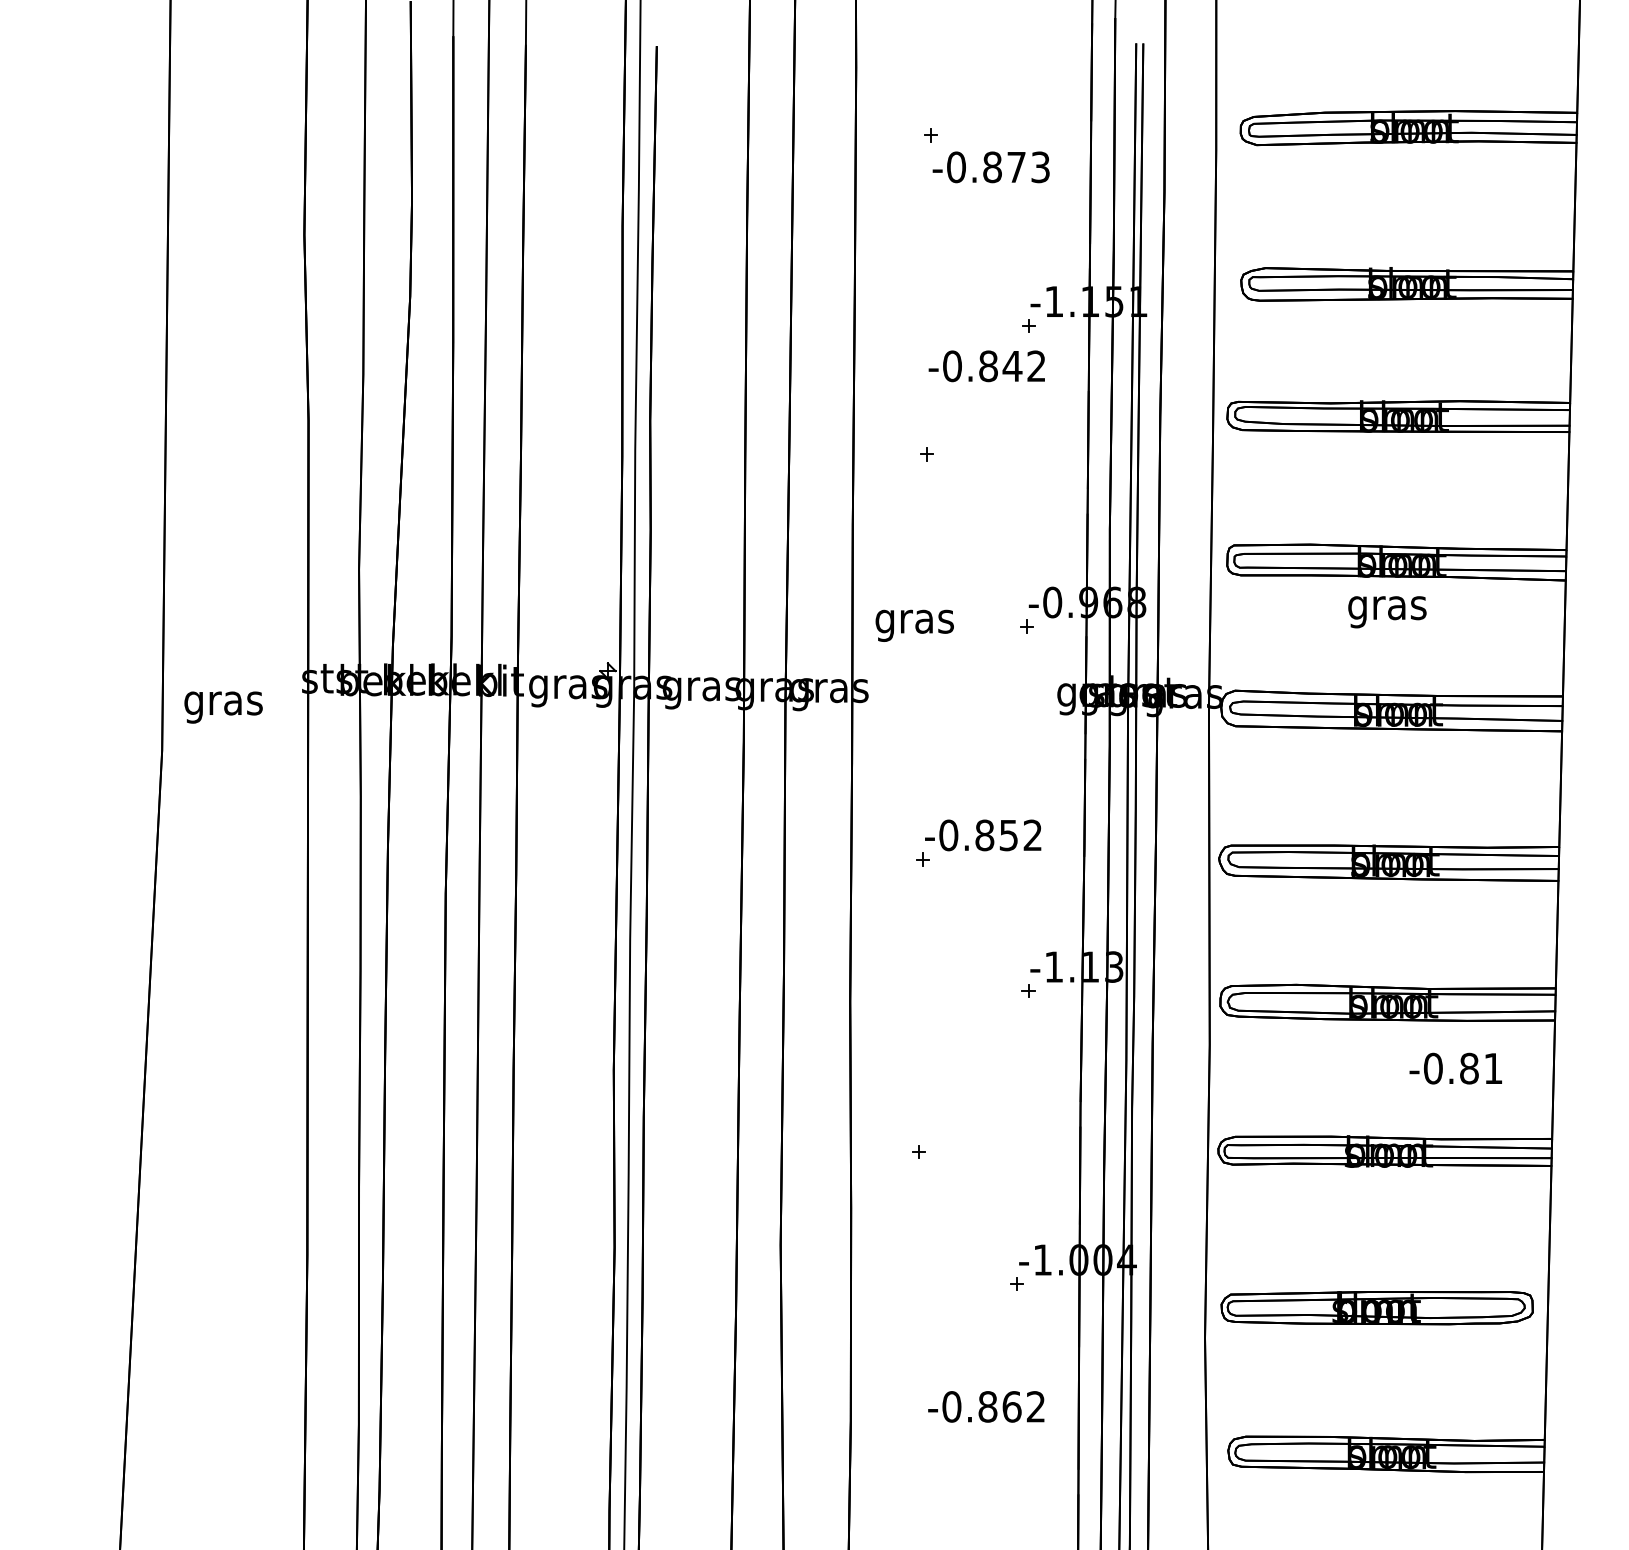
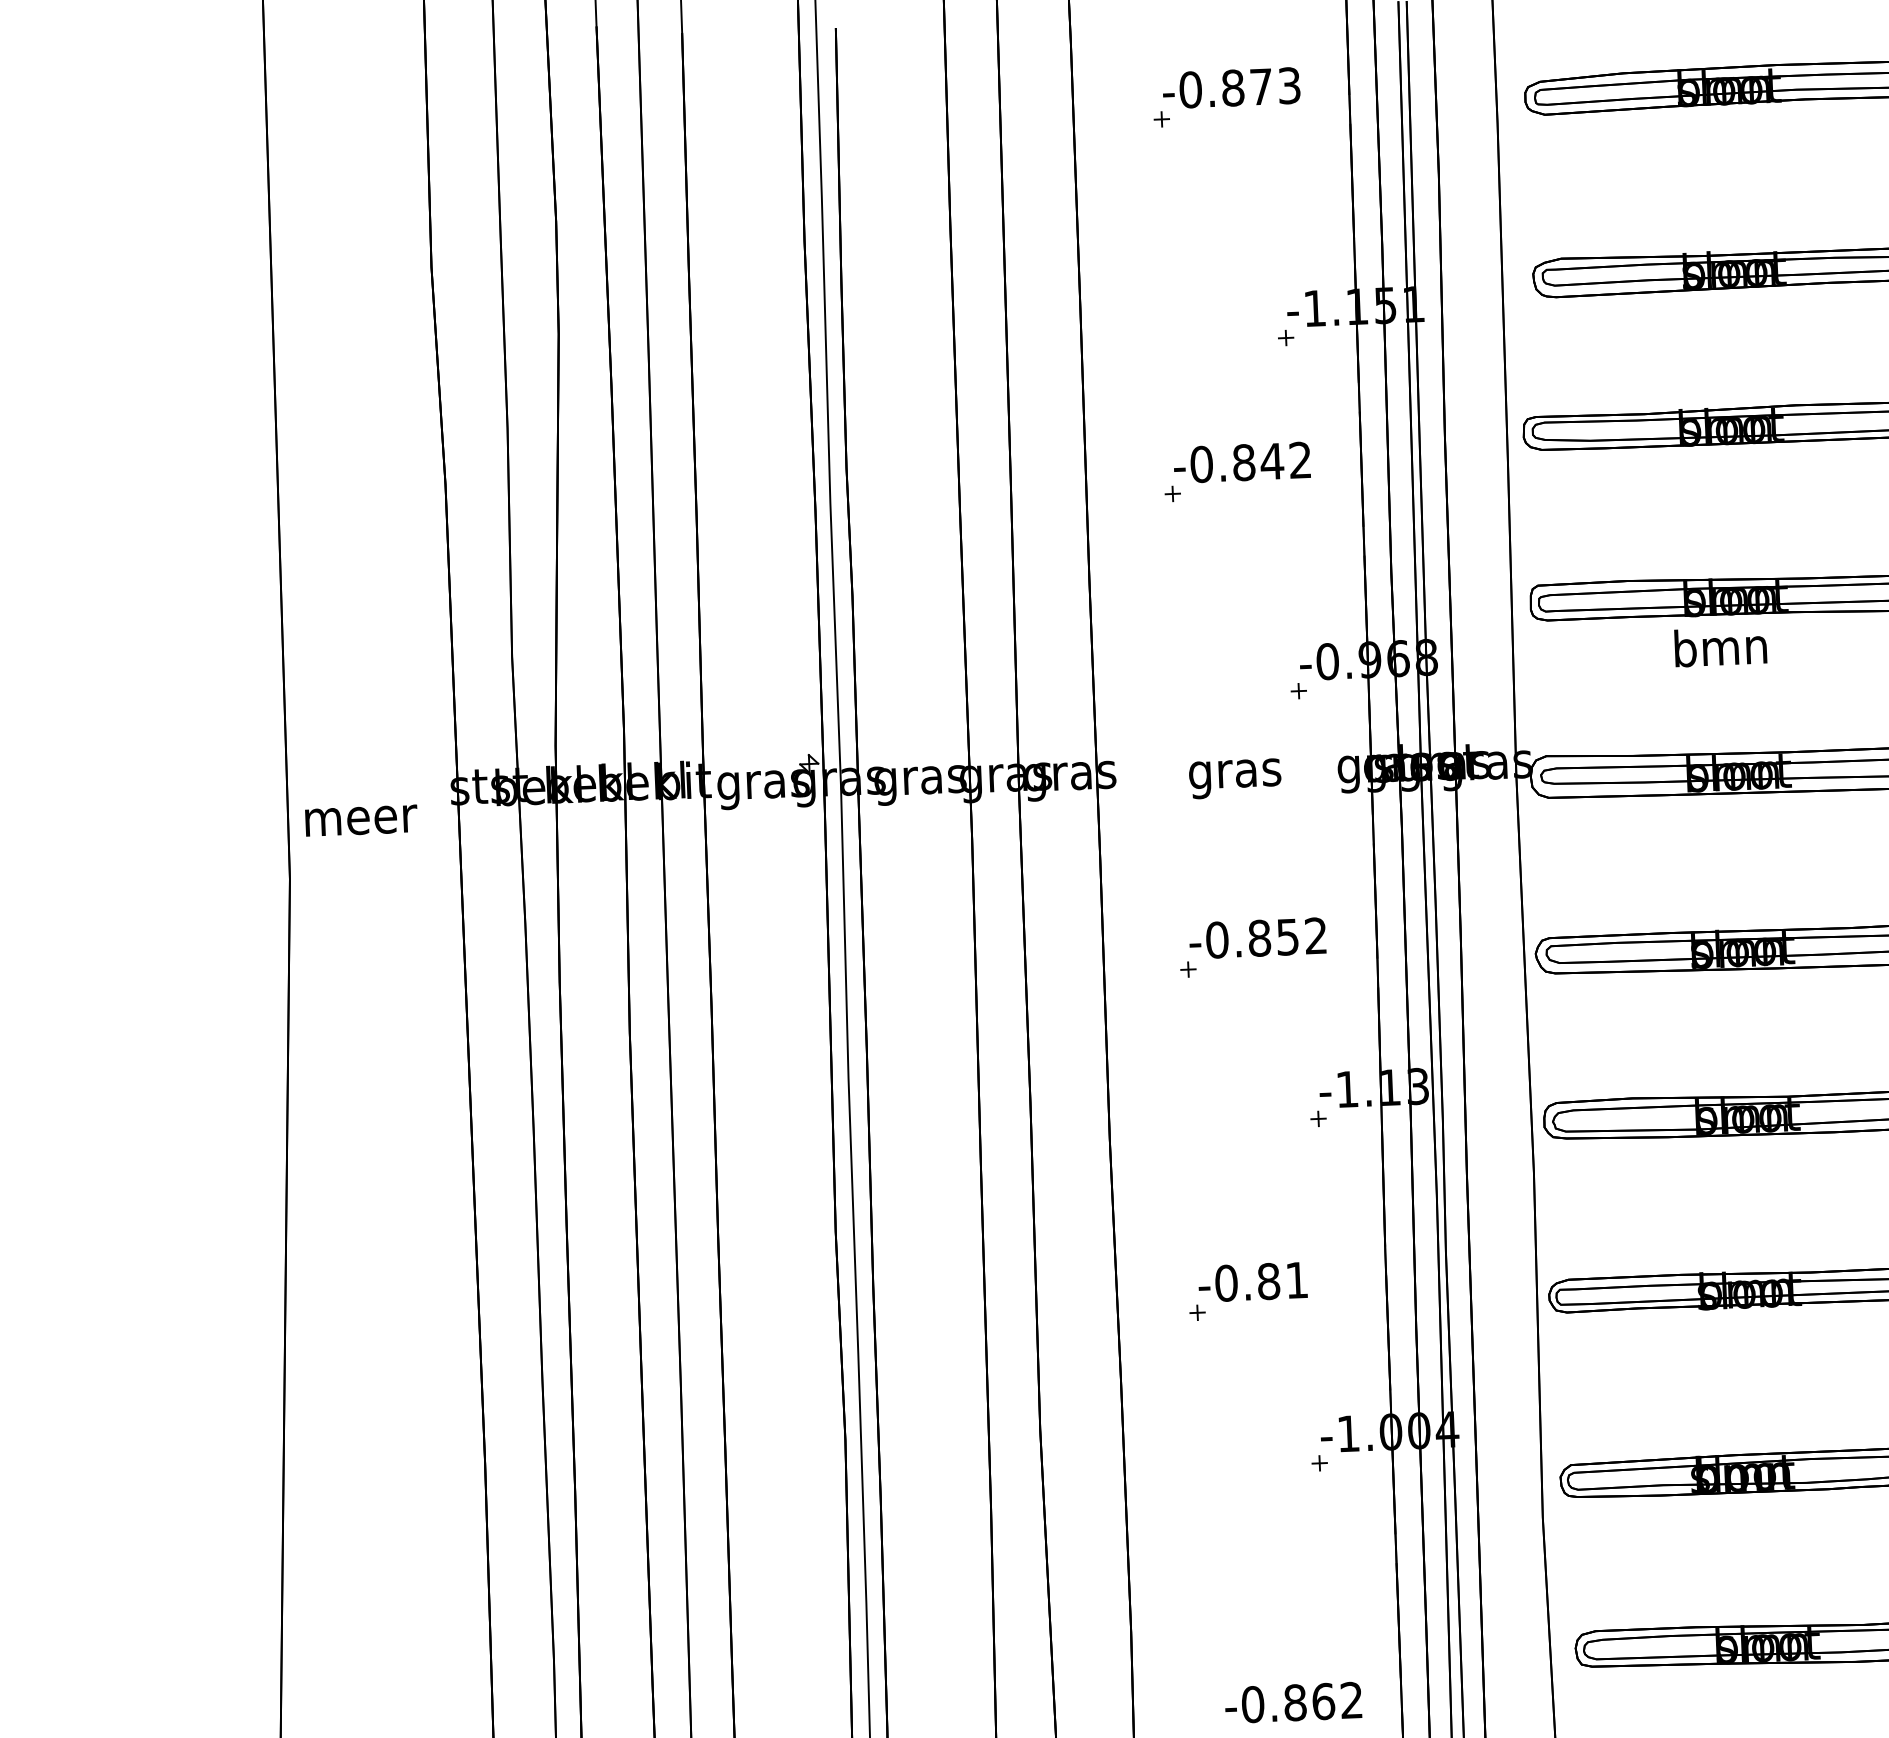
text: (990, 167) -> (1230, 88), moved
text: (986, 366) -> (1241, 462), moved
text: (1387, 607) -> (1721, 651), gras -> bmn
text: (914, 625) -> (1234, 778), moved
text: (224, 707) -> (360, 825), gras -> meer
text: (1455, 1068) -> (1252, 1282), moved
text: (986, 1406) -> (1293, 1702), moved

